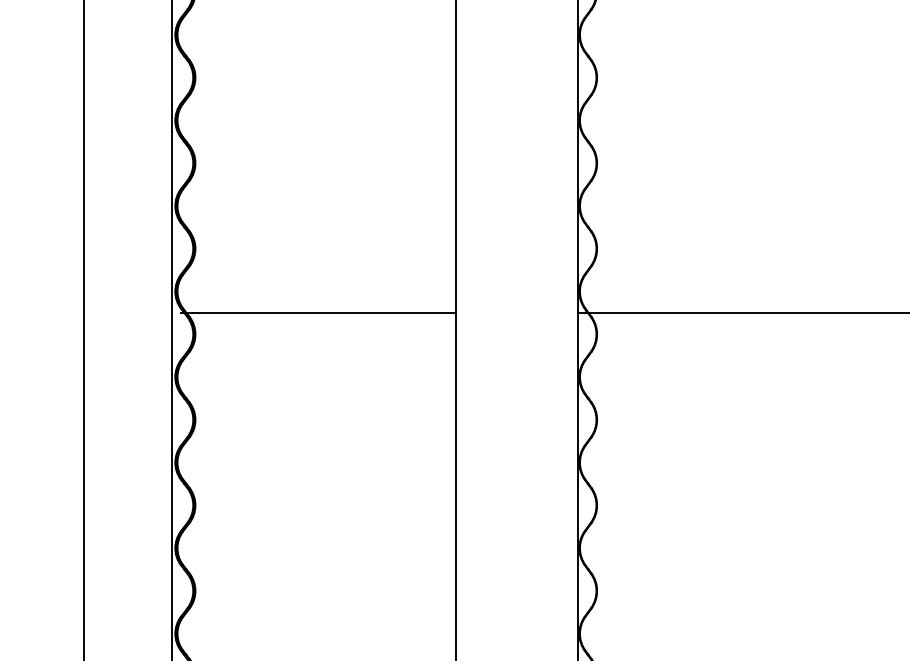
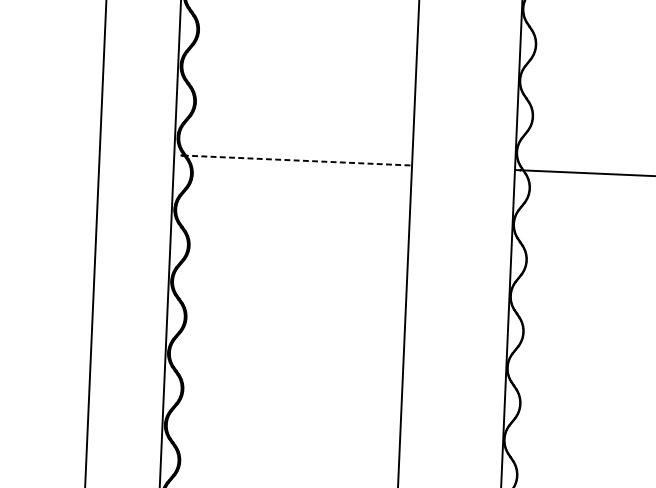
line: (319, 312) -> (297, 160), solid -> dashed

